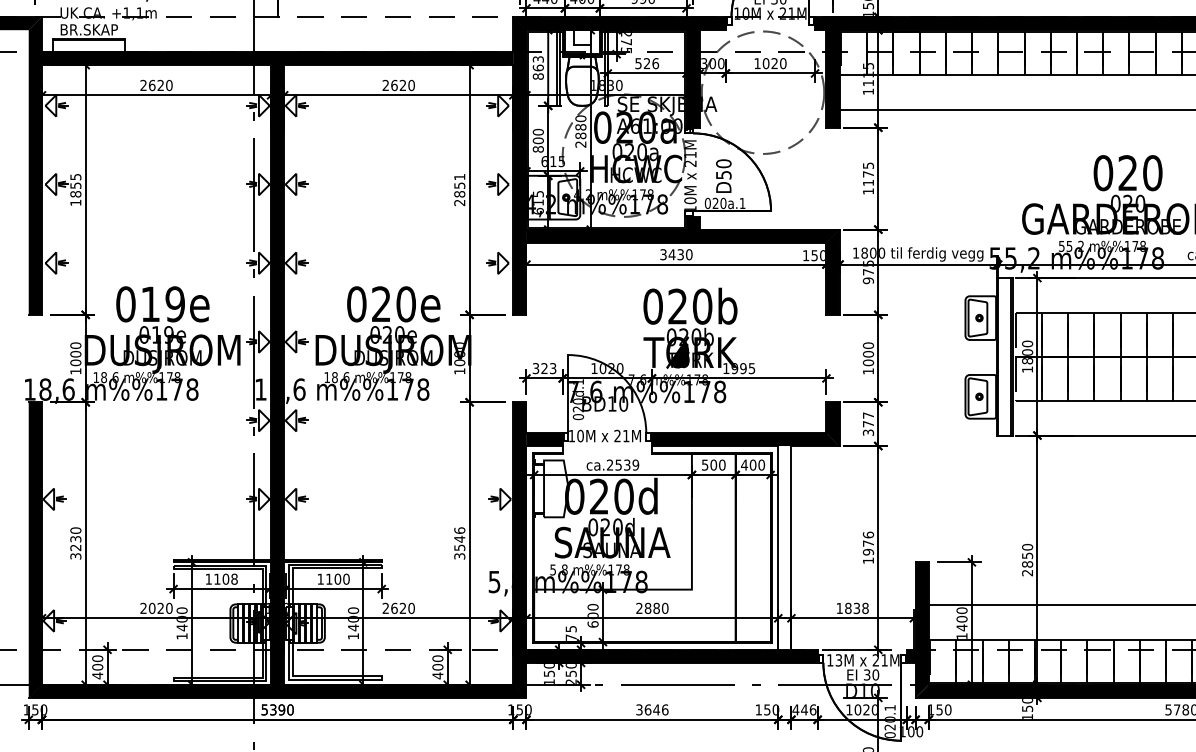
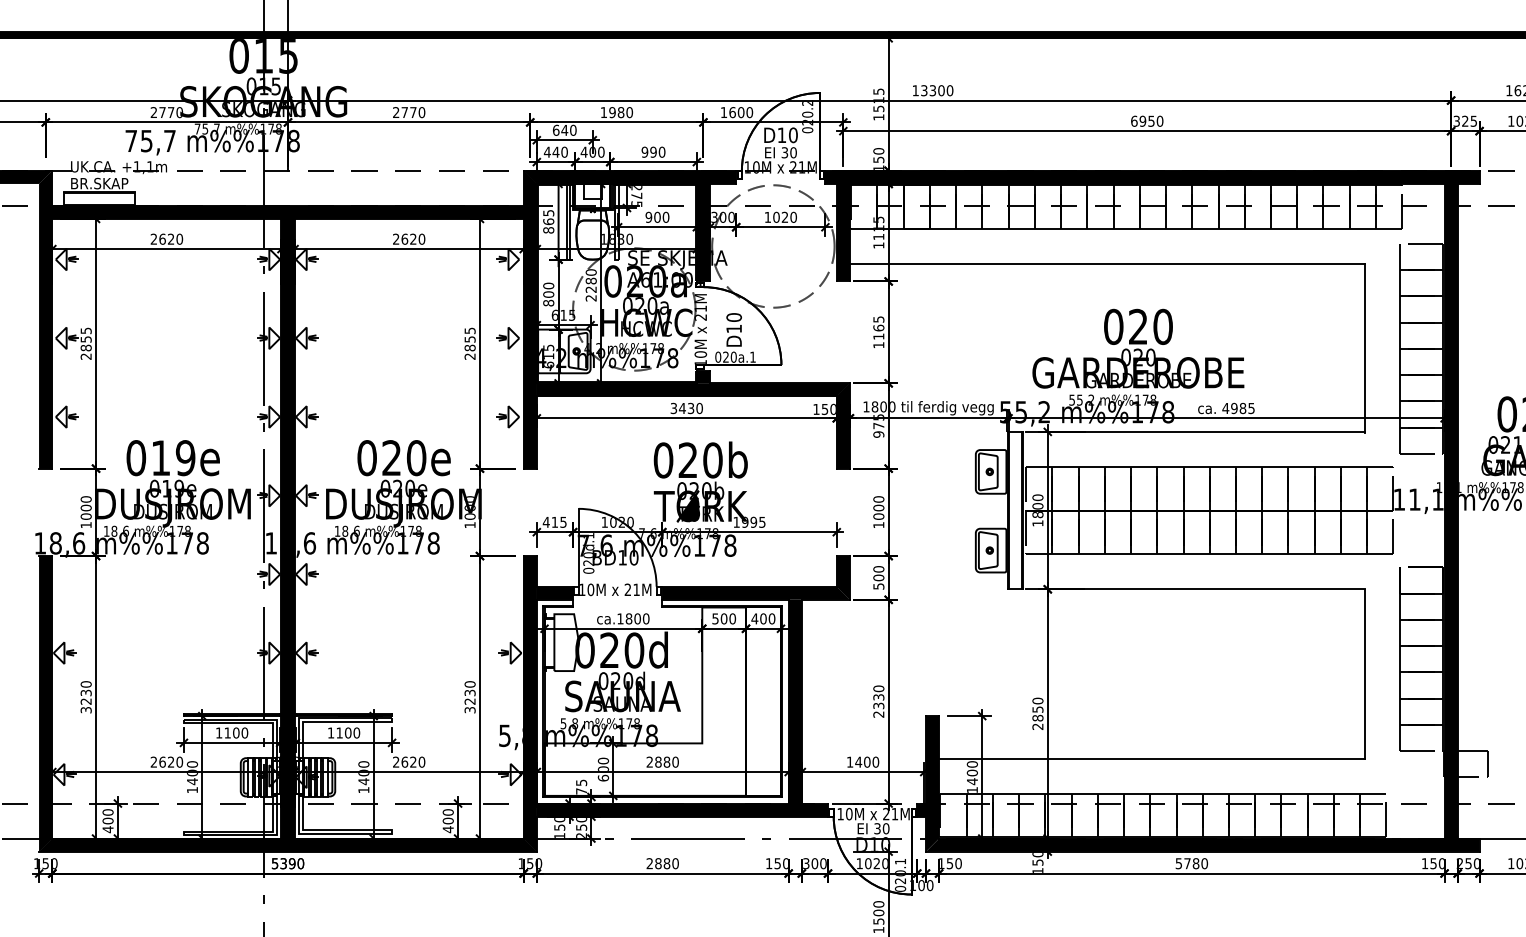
text: (538, 59) -> (548, 213), 863 -> 865
text: (647, 62) -> (657, 216), 526 -> 900
text: (580, 135) -> (590, 289), 2880 -> 2280
text: (868, 173) -> (878, 327), 1175 -> 1165
text: (724, 174) -> (734, 328), D50 -> D10
text: (459, 176) -> (469, 330), 2851 -> 2855
text: (75, 202) -> (85, 356), 1855 -> 2855
text: (544, 367) -> (554, 521), 323 -> 415
text: (868, 423) -> (878, 577), 377 -> 500
text: (623, 464) -> (633, 618), ca.2539 -> ca.1800
text: (459, 538) -> (469, 692), 3546 -> 3230
fill: (784, 547) -> (794, 701), added
text: (868, 547) -> (878, 701), 1976 -> 2330
text: (234, 578) -> (244, 732), 1108 -> 1100
text: (152, 607) -> (162, 761), 2020 -> 2620
text: (857, 607) -> (867, 761), 1838 -> 1400
text: (839, 660) -> (849, 814), 13M -> 10M
text: (652, 709) -> (662, 863), 3646 -> 2880
text: (804, 709) -> (814, 863), 446 -> 300

